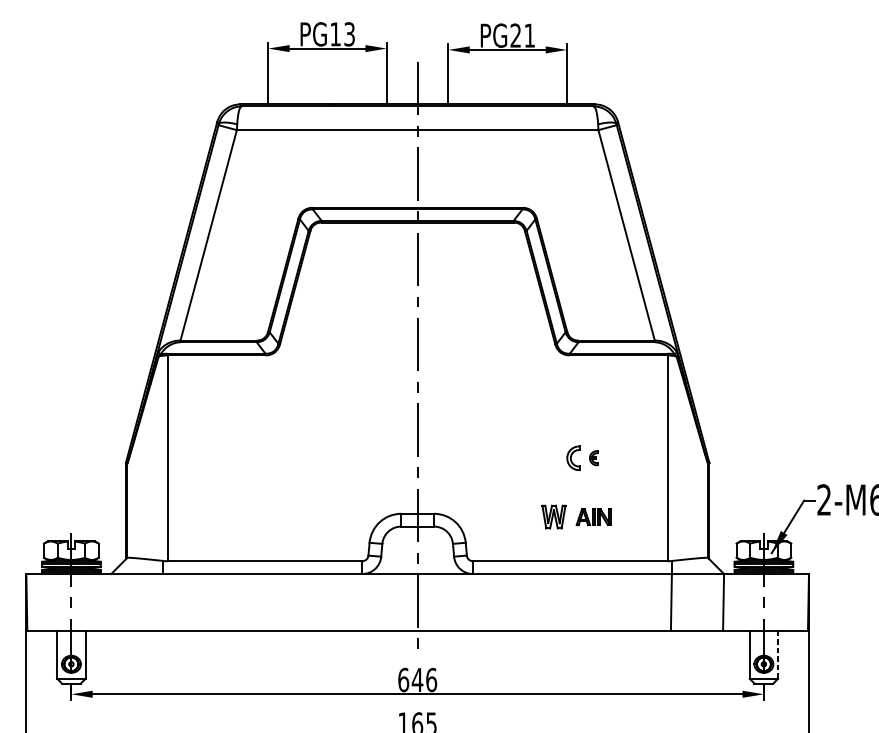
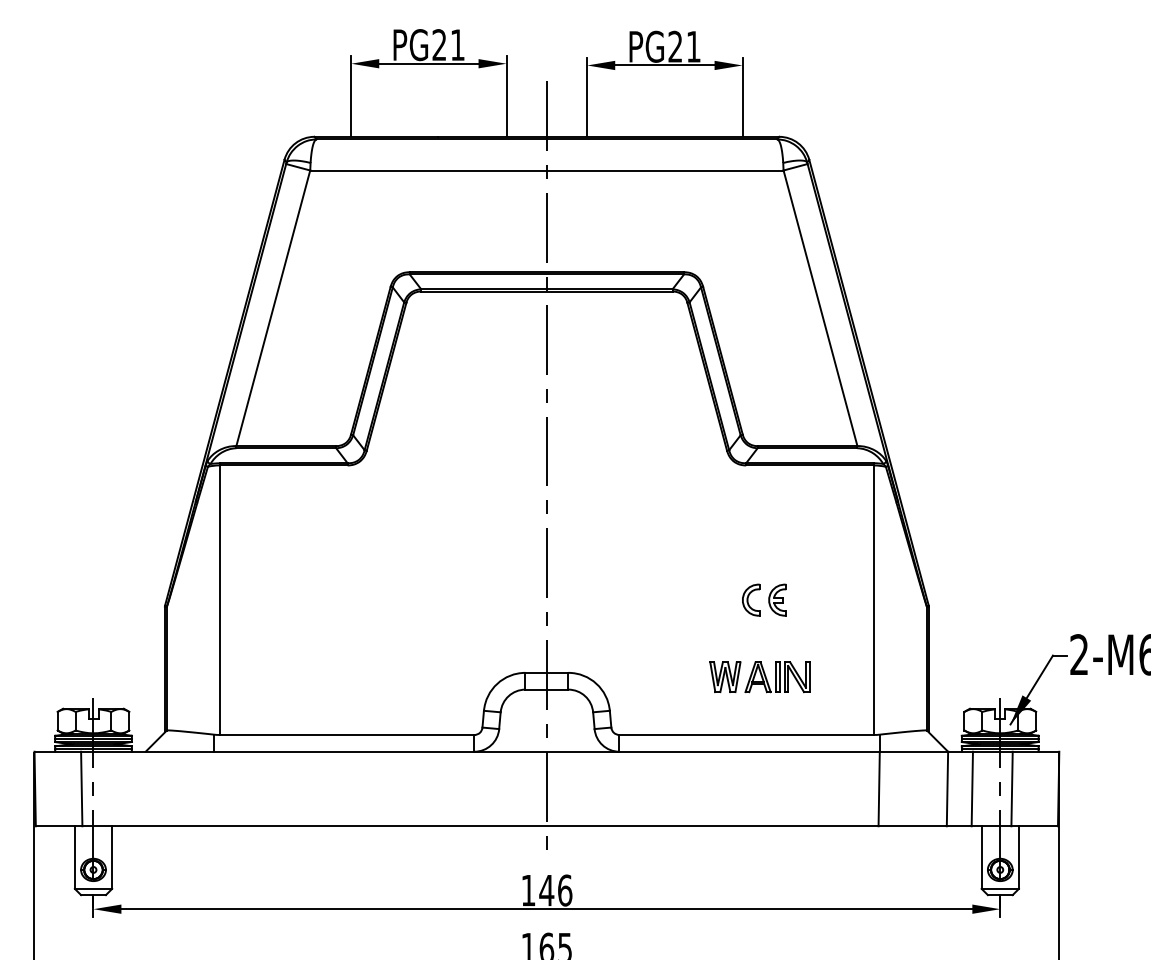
text: (342, 34) -> (448, 45), PG13 -> PG21
part: (593, 457) -> (777, 599), size x1.67
part: (593, 517) -> (777, 677), size x1.43
line: (62, 602) -> (81, 788), added
line: (741, 602) -> (971, 788), added
line: (772, 602) -> (1011, 788), added
line: (777, 655) -> (1018, 858), dashed -> solid
text: (403, 679) -> (528, 890), 646 -> 146

